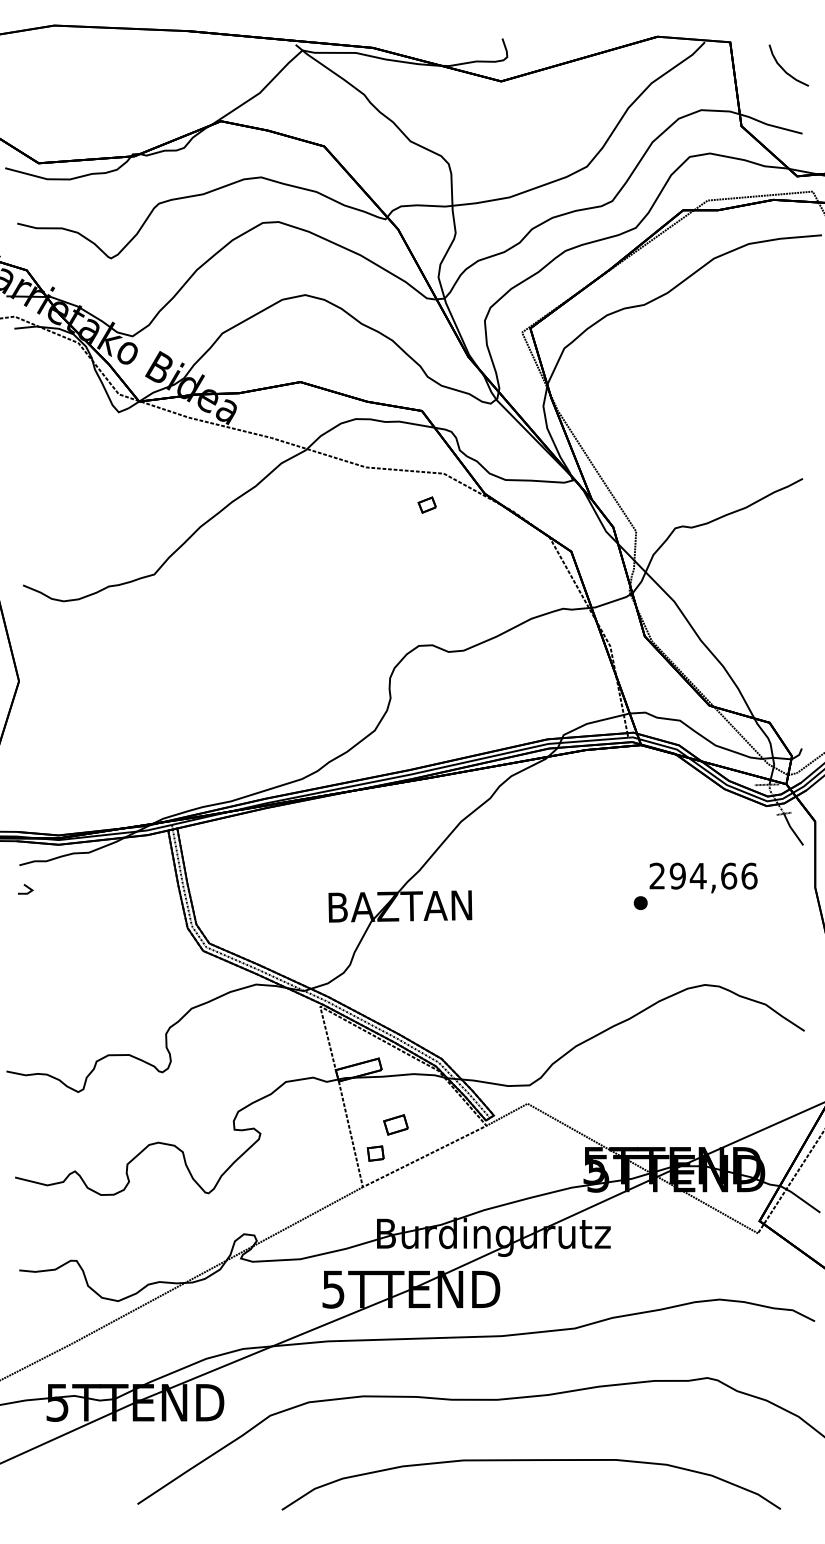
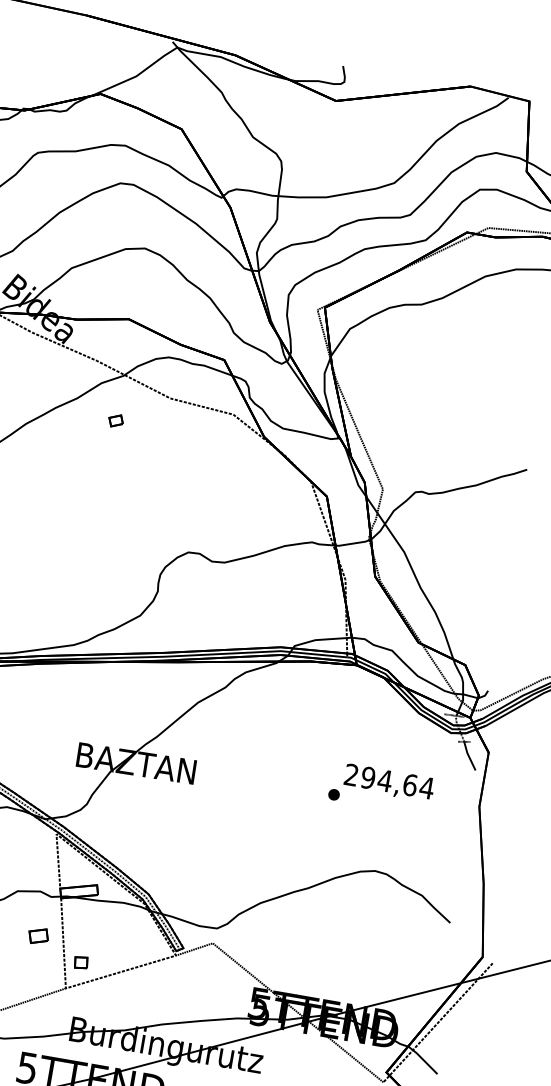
part: (426, 504) -> (115, 420), moved
text: (748, 875) -> (426, 787), 294,66 -> 294,64
part: (395, 1124) -> (38, 935), moved

